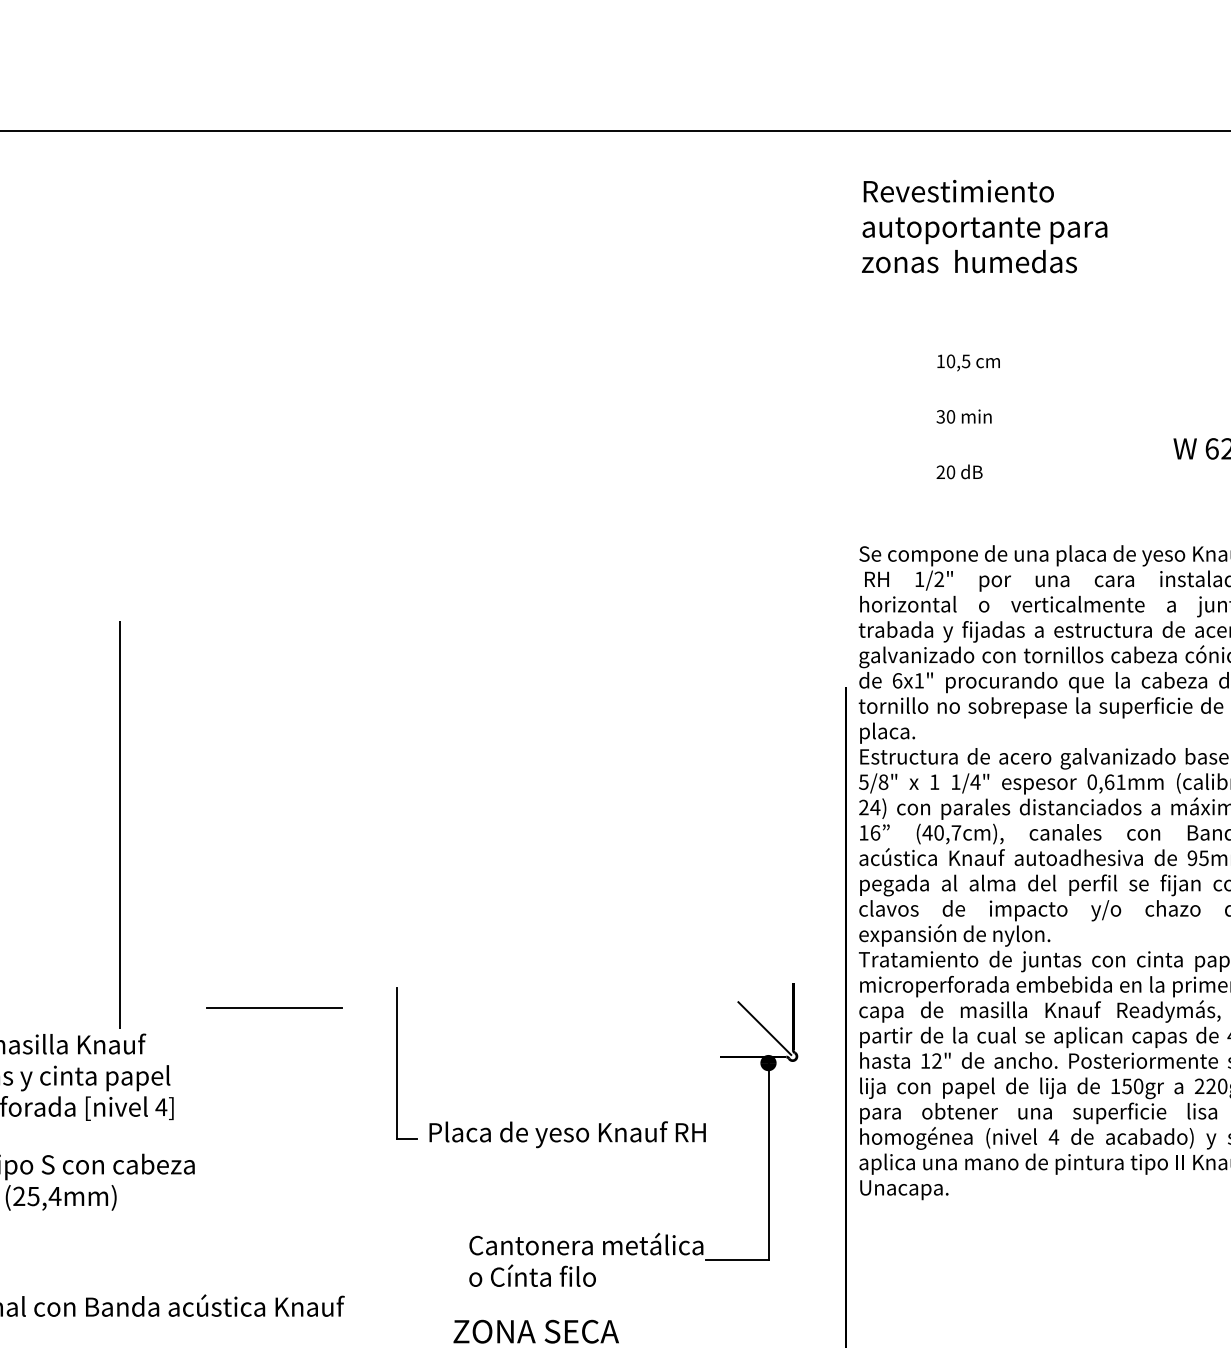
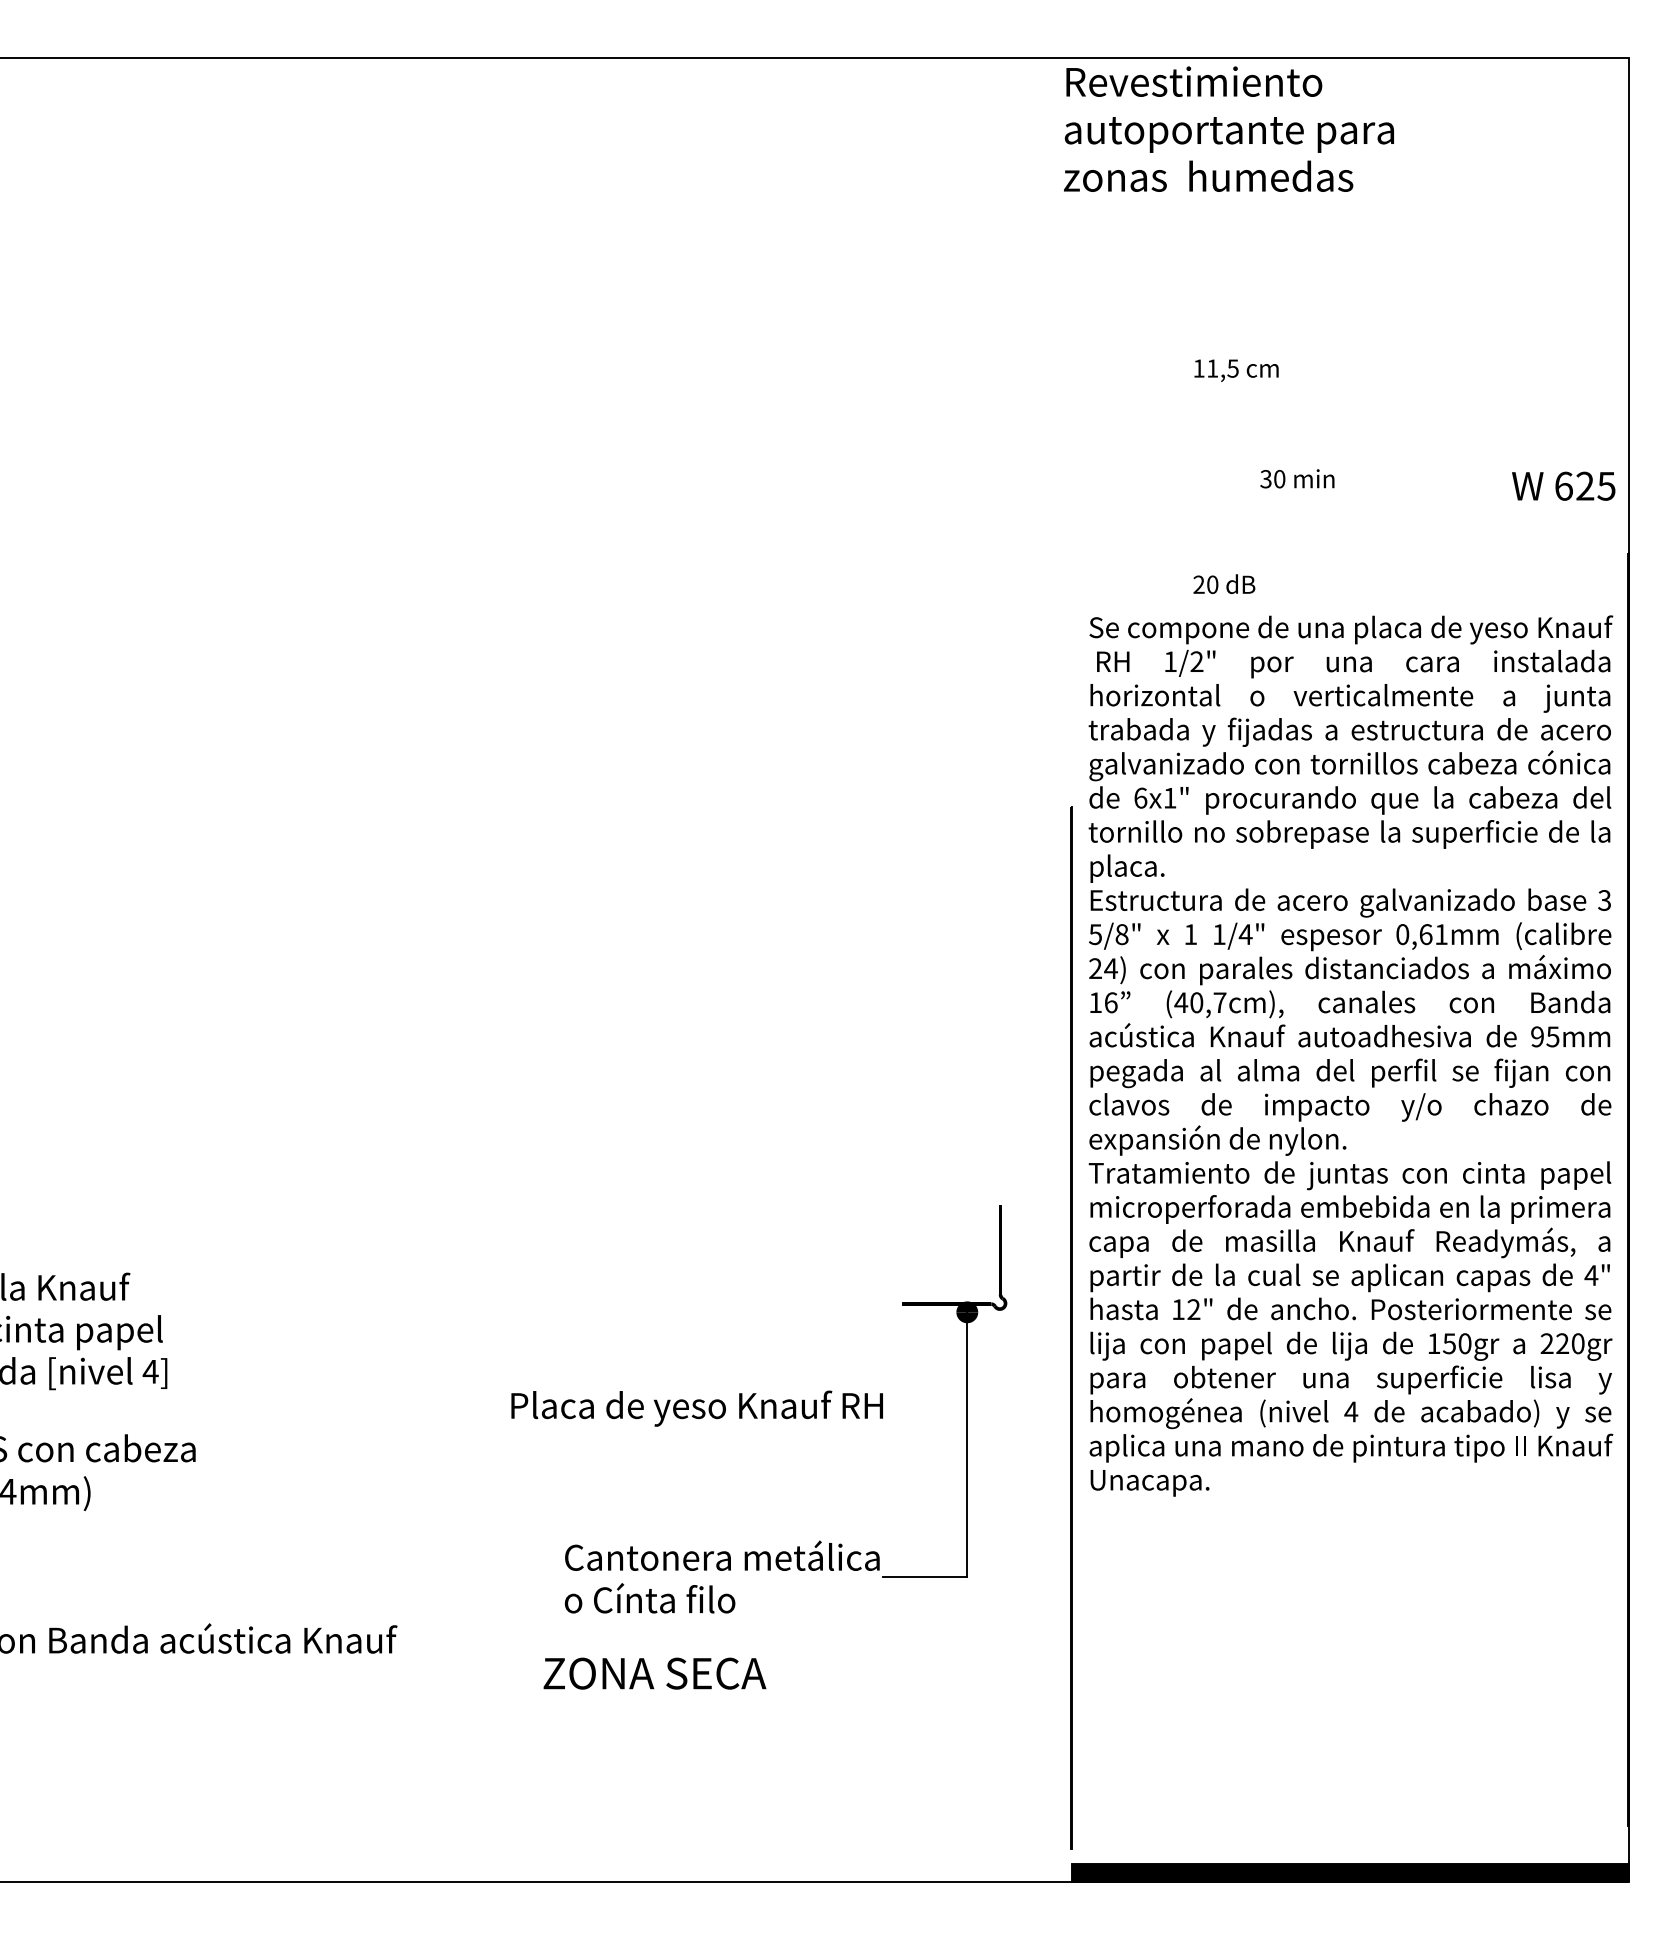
text: (984, 226) -> (1228, 128), moved
text: (950, 361) -> (1212, 368), 10,5 -> 11,5
text: (964, 416) -> (1297, 478), moved
text: (959, 471) -> (1224, 583), moved
line: (120, 824) -> (95, 991), removed
line: (274, 1008) -> (303, 1238), removed
line: (764, 1028) -> (961, 1265), removed
part: (396, 1063) -> (467, 1312), removed

